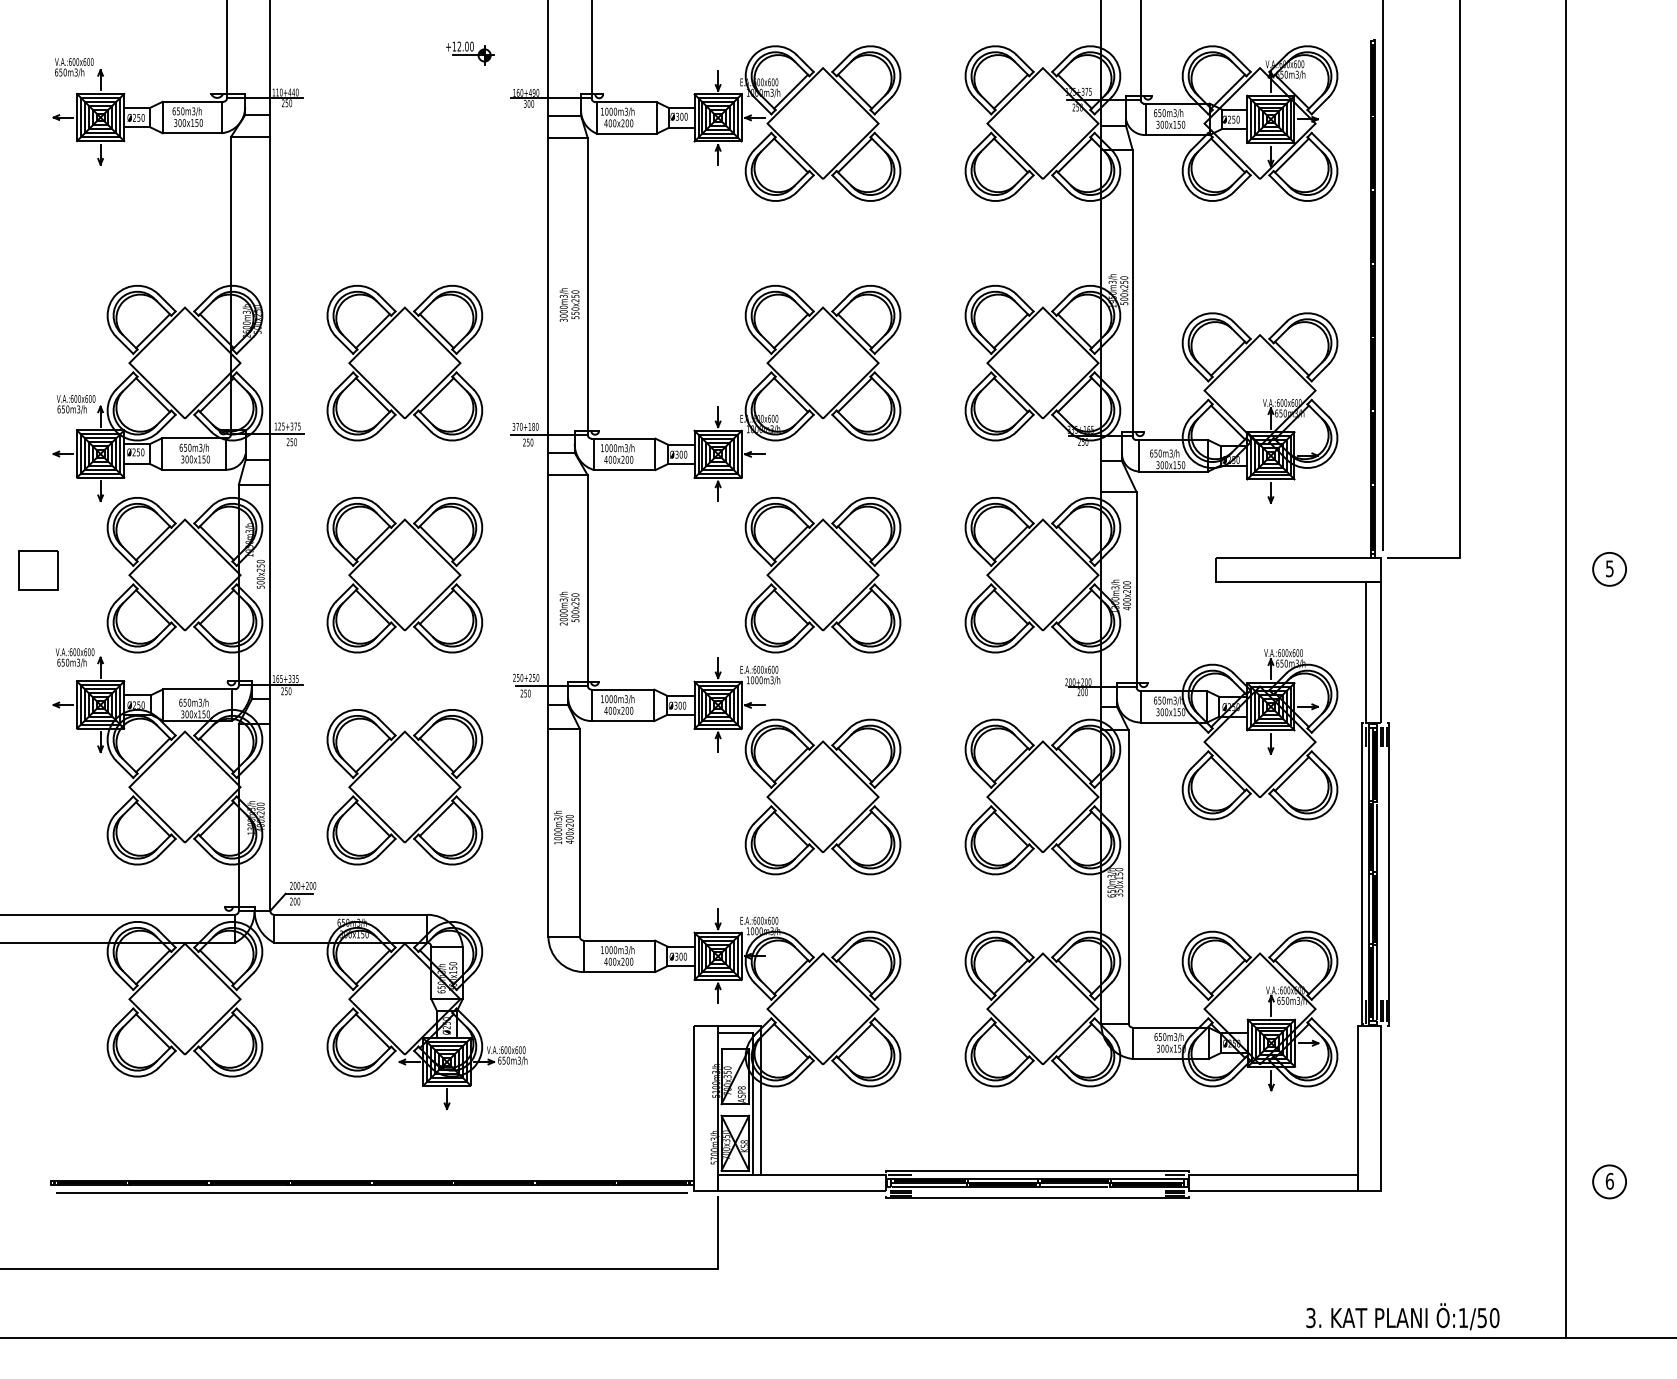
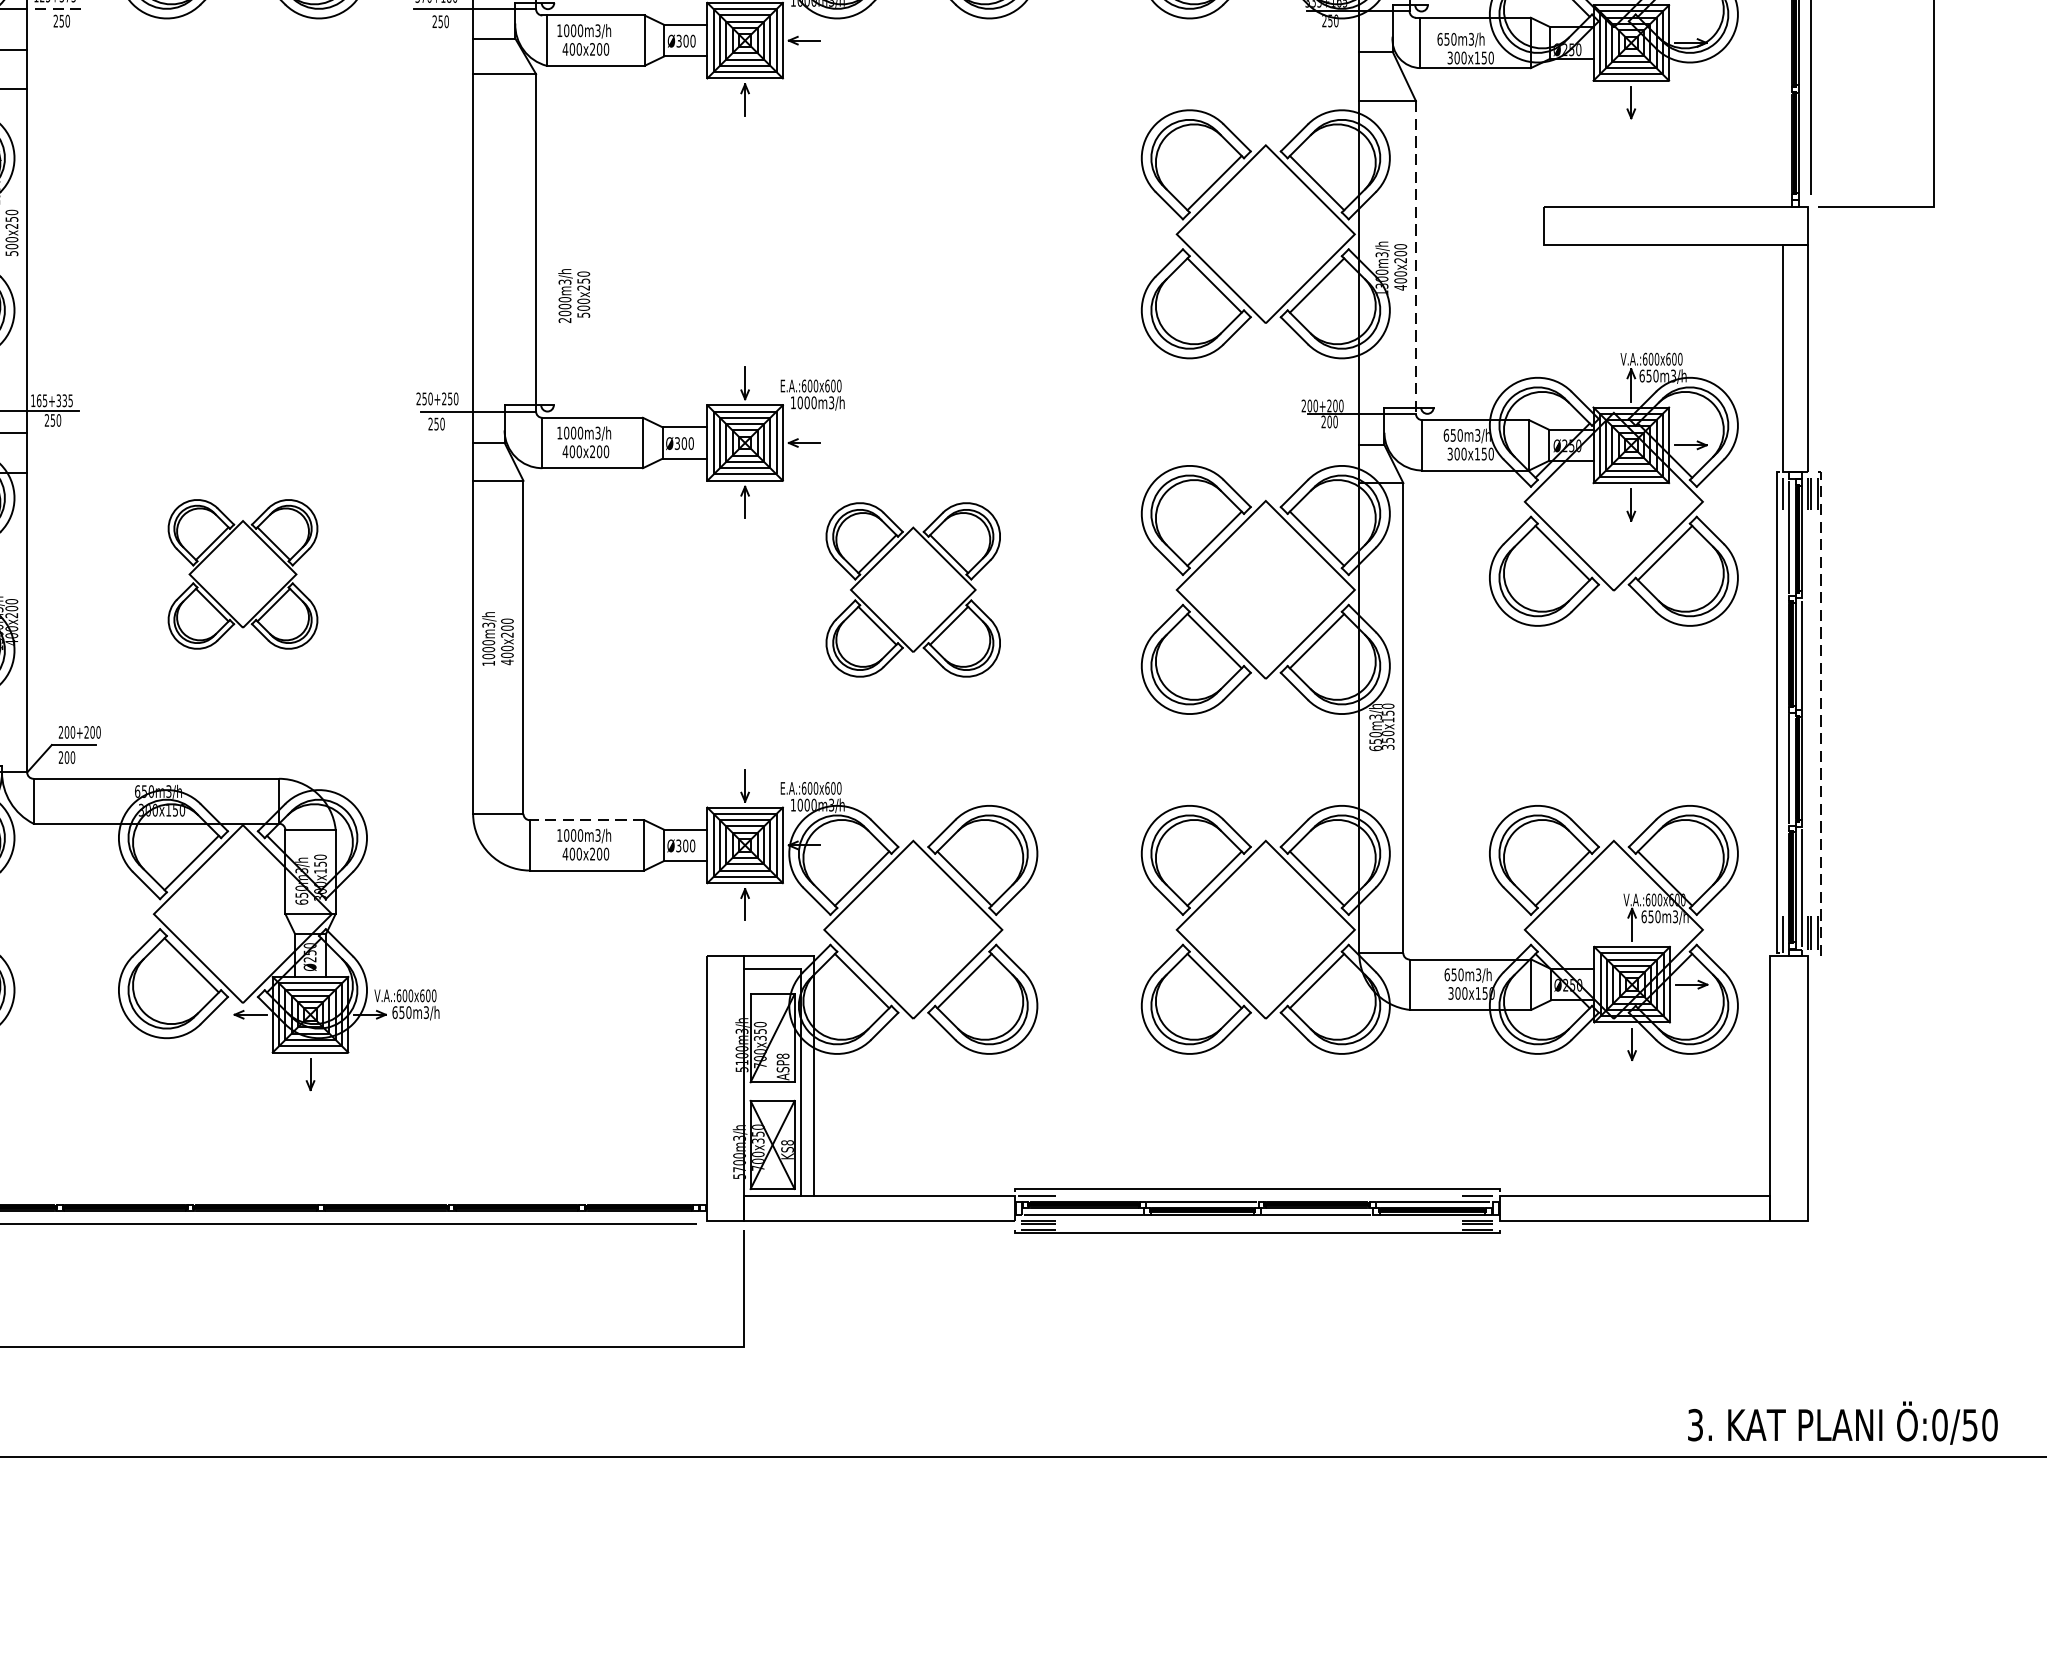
line: (287, 434) -> (54, 8), solid -> dashed
part: (404, 575) -> (242, 234), removed
part: (822, 575) -> (912, 234), removed
line: (1136, 589) -> (1415, 257), solid -> dashed
text: (569, 608) -> (574, 295), moved
part: (404, 787) -> (242, 574), size x0.6
part: (822, 796) -> (912, 589), size x0.7
line: (1389, 874) -> (1821, 714), solid -> dashed
line: (619, 940) -> (587, 819), solid -> dashed
text: (1463, 1317) -> (1940, 1424), Ö:1/50 -> Ö:0/50

